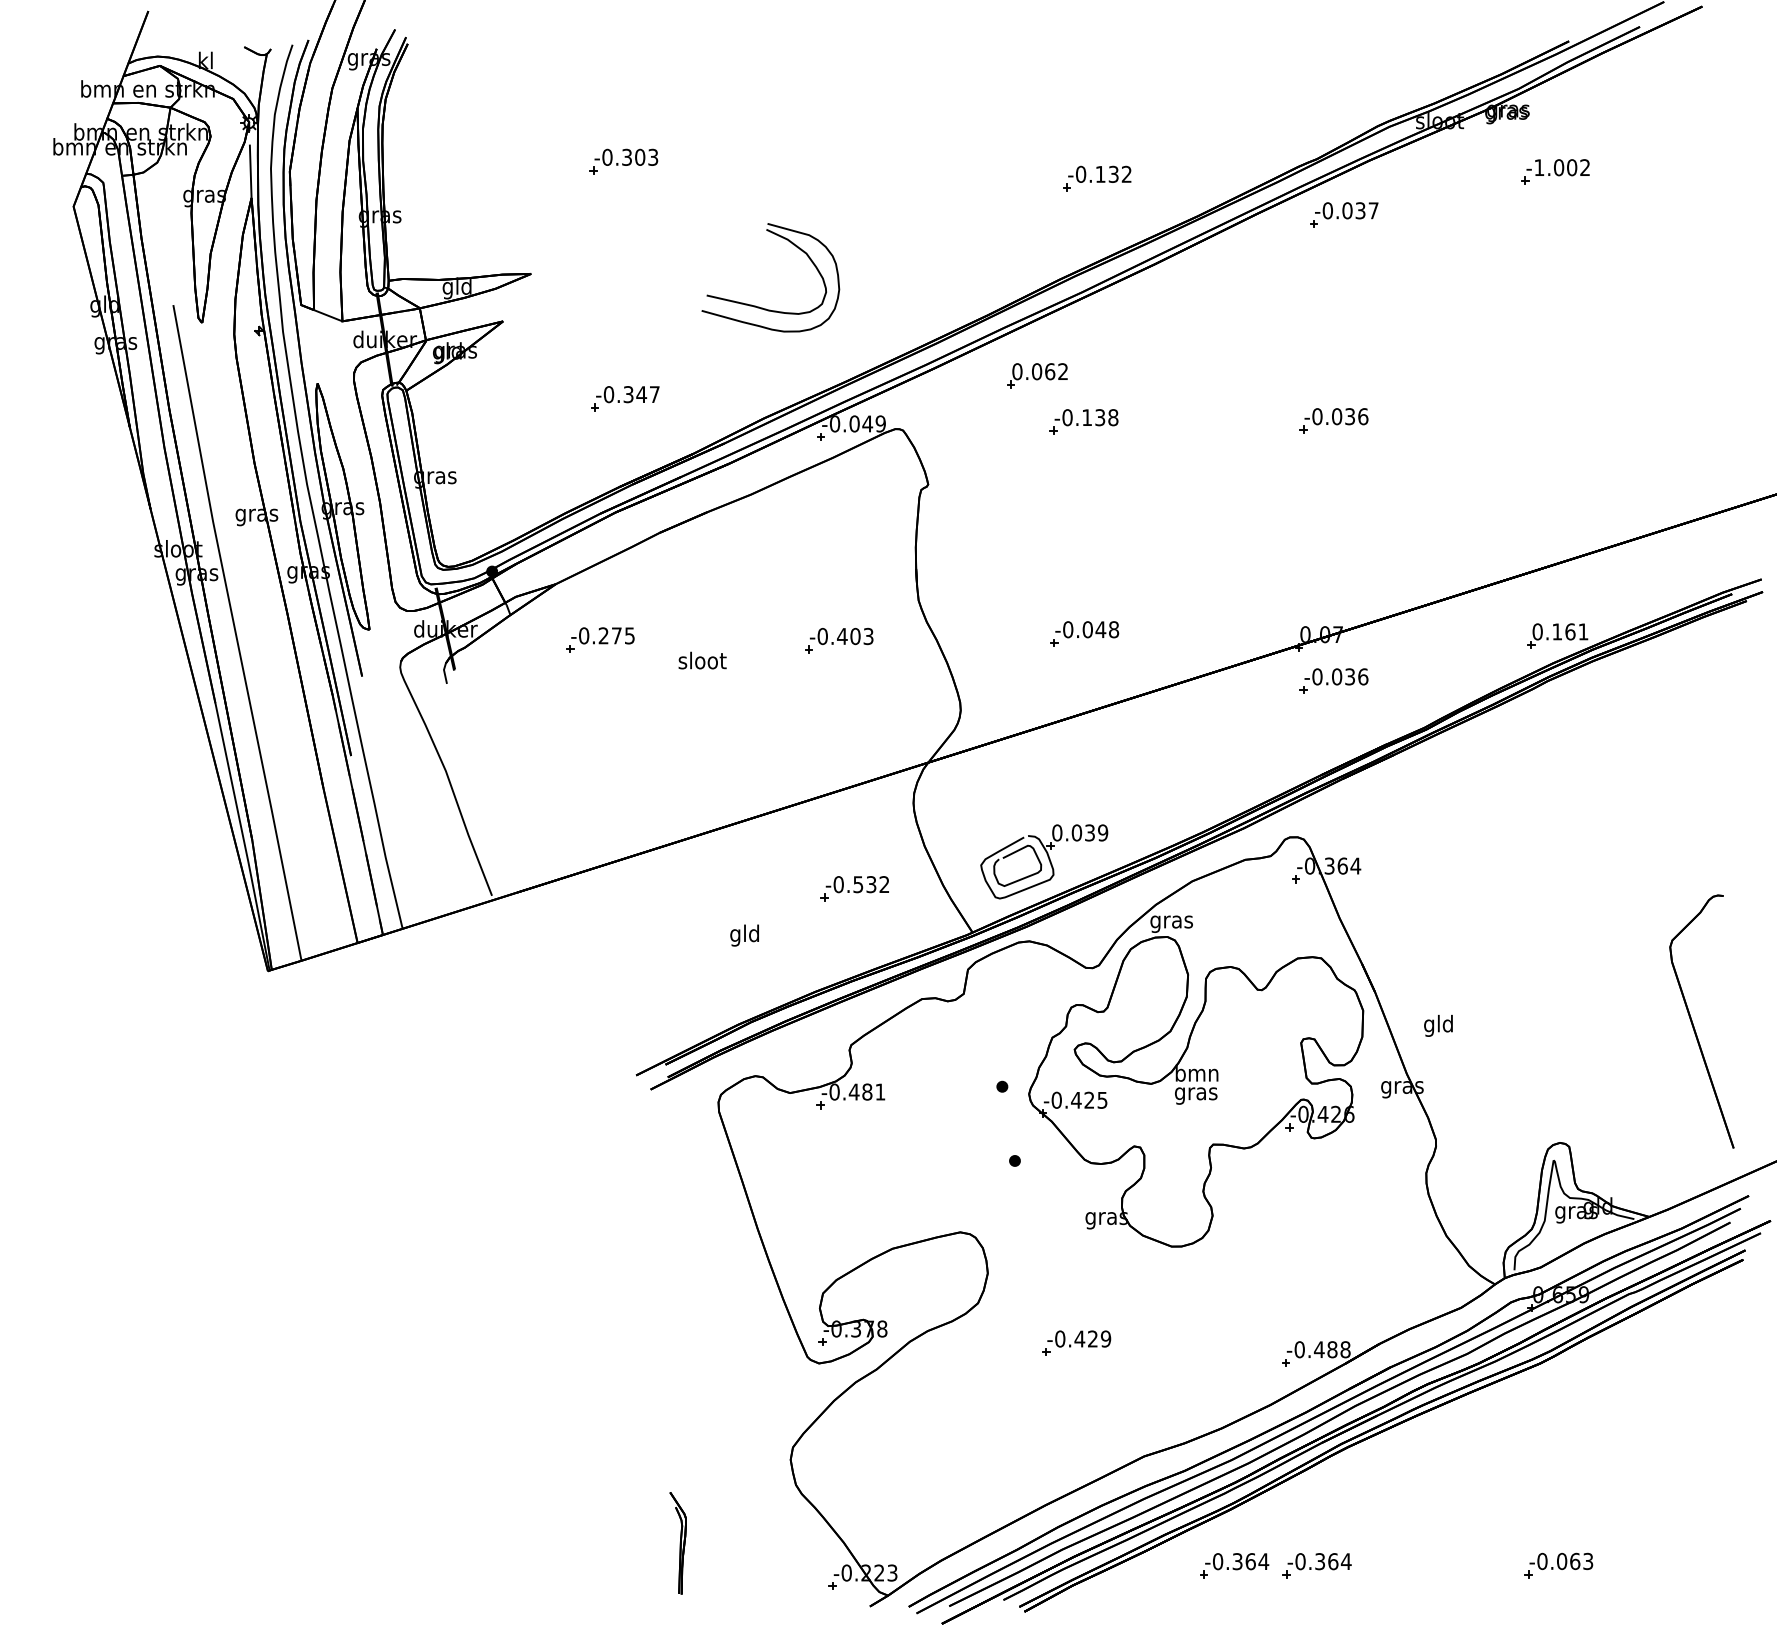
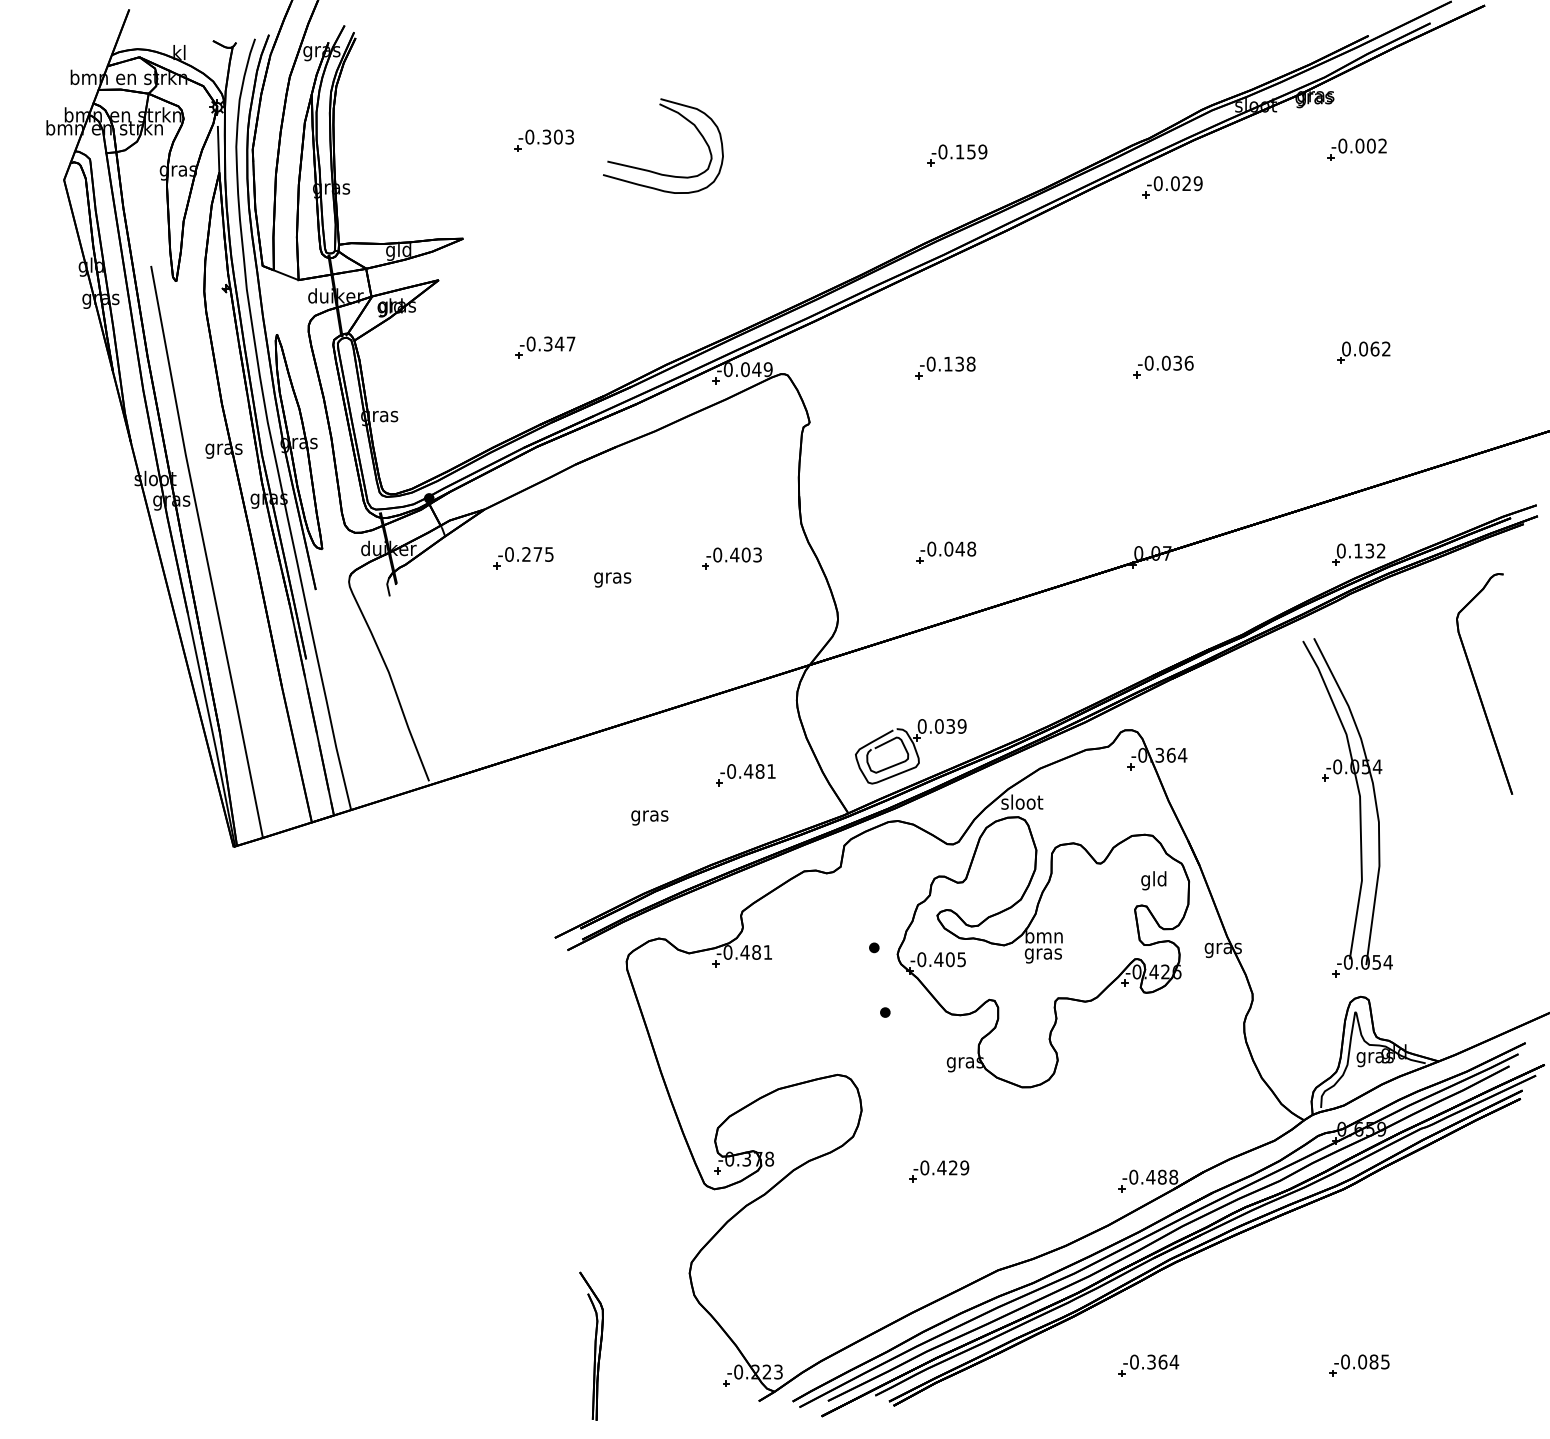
text: (1539, 167) -> (1342, 145), -1.002 -> -0.002
text: (1120, 173) -> (977, 151), -0.132 -> -0.159
text: (1367, 210) -> (1192, 183), -0.037 -> -0.029
part: (765, 308) -> (658, 172), moved
part: (1036, 375) -> (1363, 352), moved
text: (1576, 631) -> (1375, 550), 0.161 -> 0.132
text: (702, 662) -> (612, 577), sloot -> gras
part: (1333, 680) -> (1163, 593), removed
text: (870, 884) -> (759, 771), -0.532 -> -0.481
text: (1172, 921) -> (1022, 803), gras -> sloot
part: (1558, 925) -> (1359, 807), added
text: (744, 935) -> (649, 815), gld -> gras
part: (1693, 1023) -> (1477, 685), moved
text: (1438, 1025) -> (1153, 880), moved
text: (1088, 1100) -> (949, 959), -0.425 -> -0.405
part: (678, 1542) -> (591, 1345), size x1.67
text: (1581, 1560) -> (1379, 1361), -0.063 -> -0.085
part: (1234, 1565) -> (1076, 1365), removed

